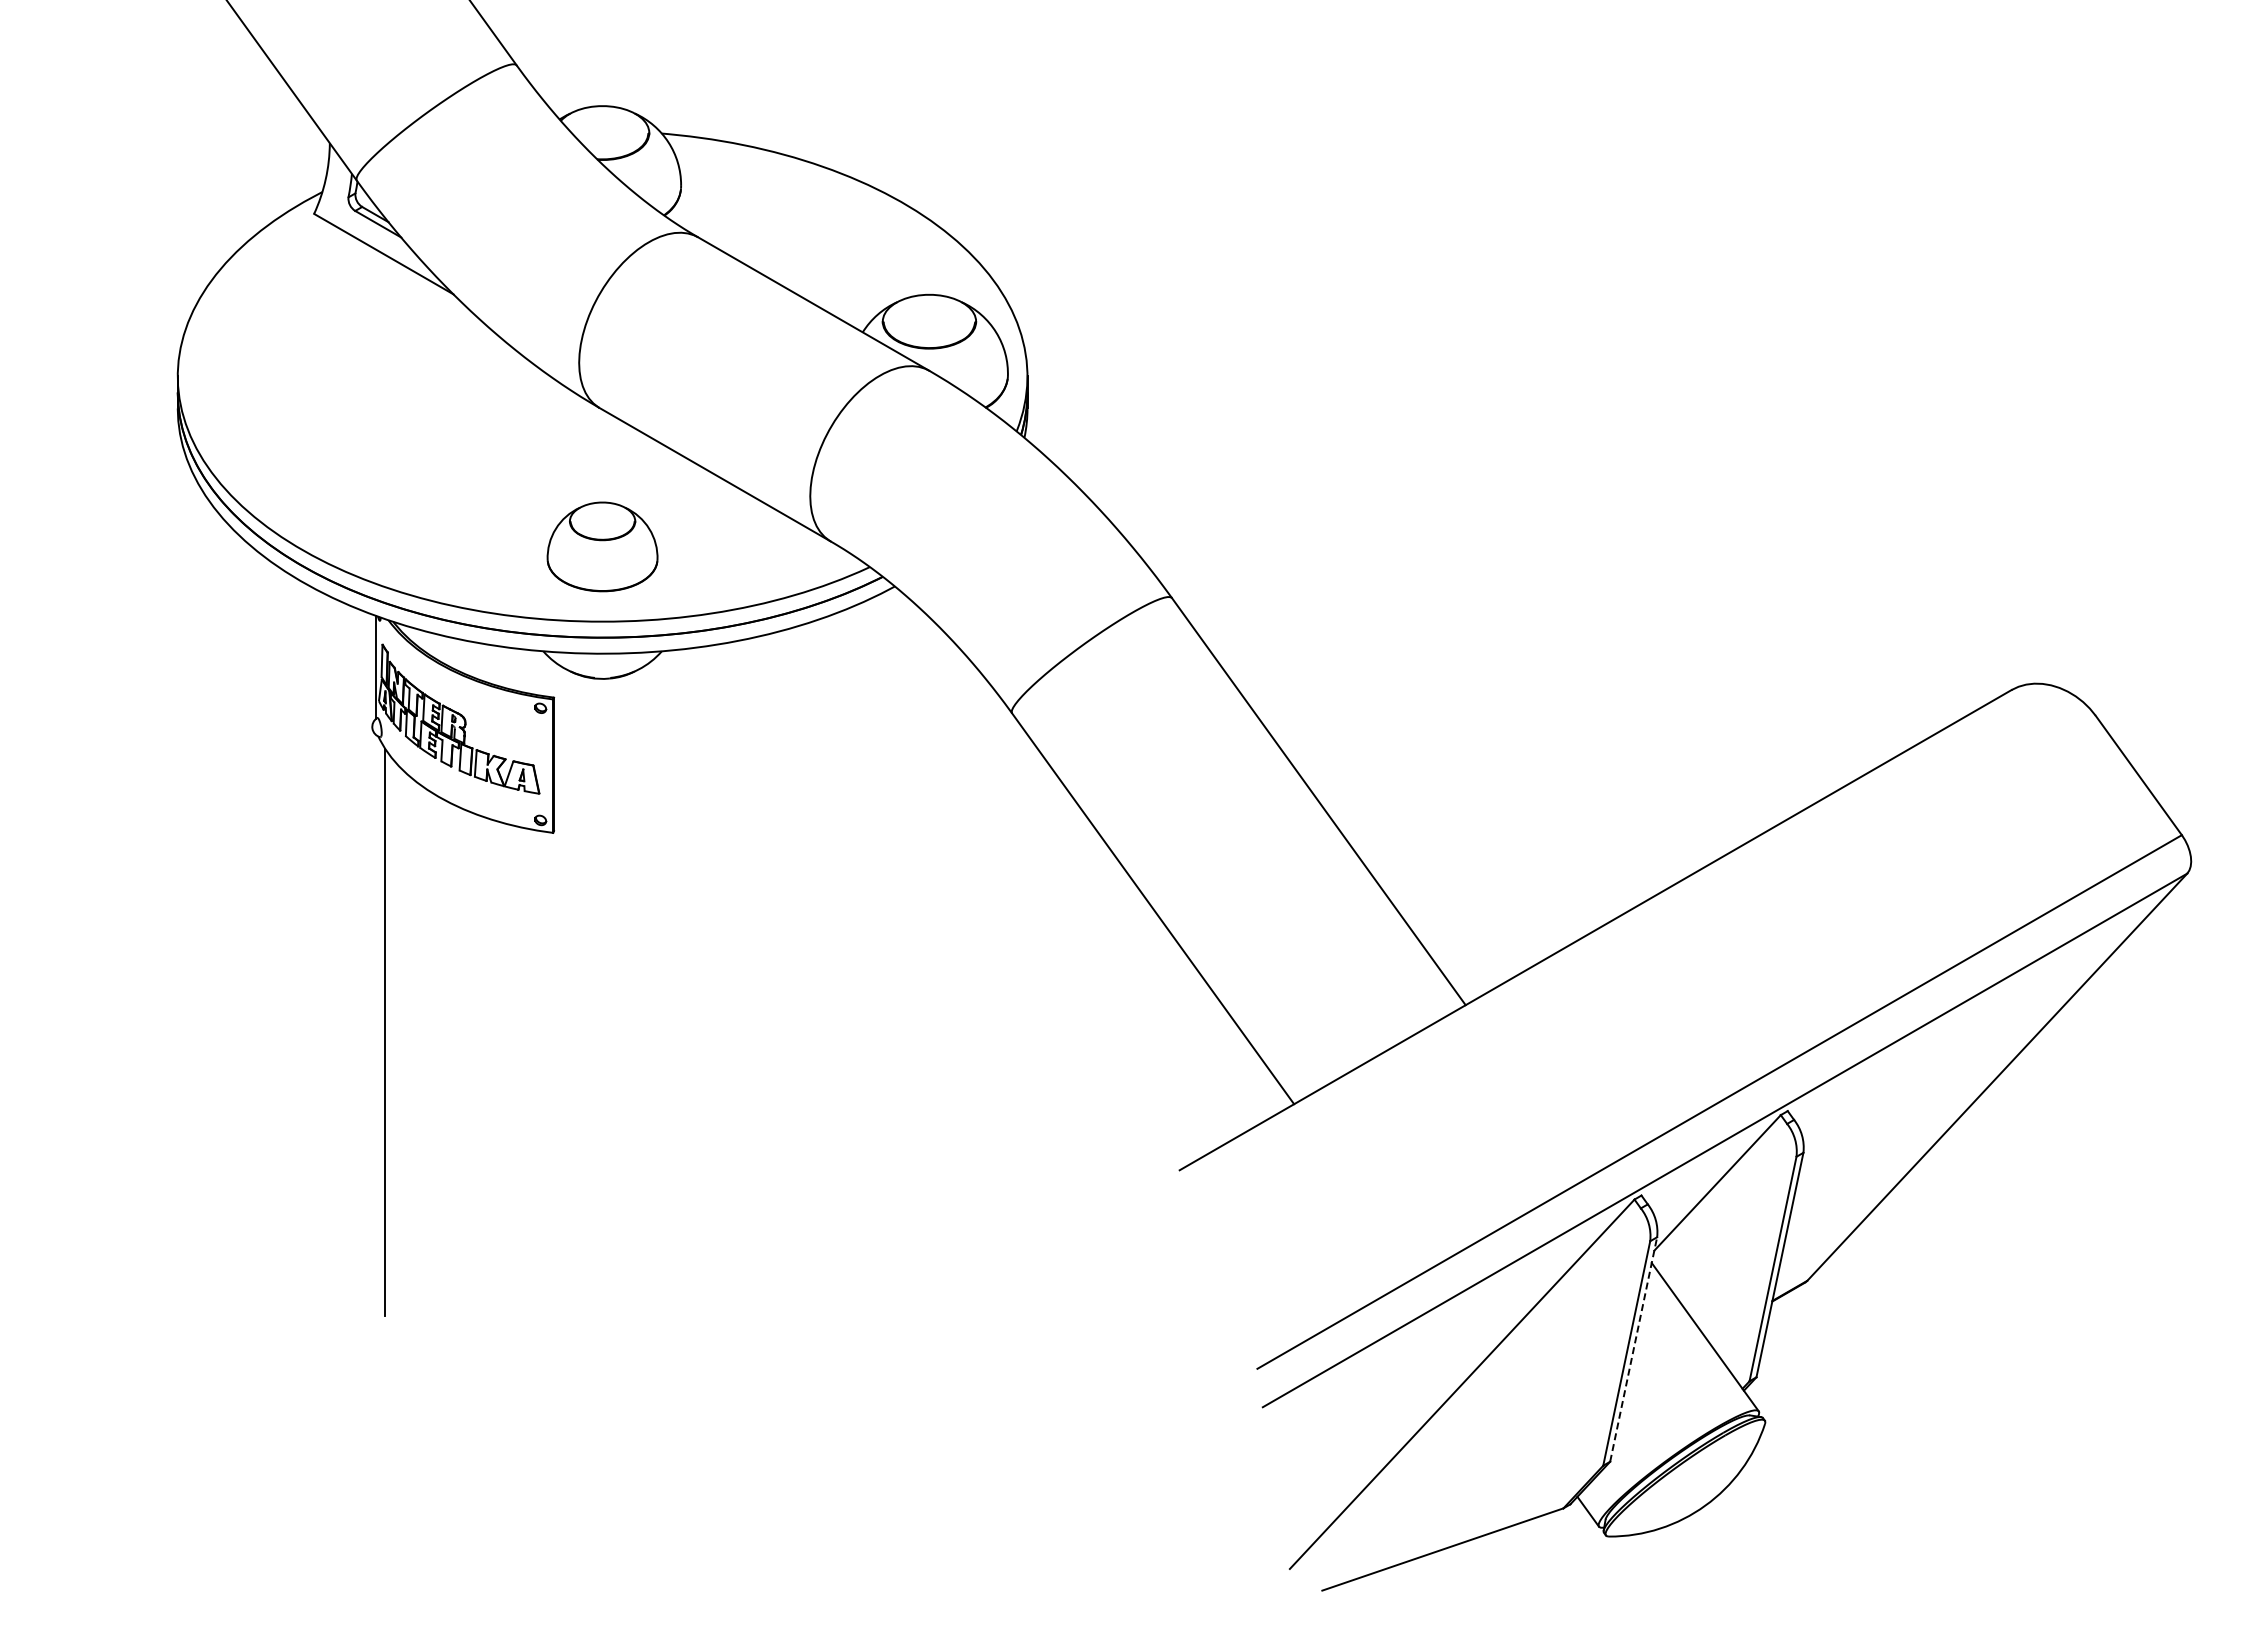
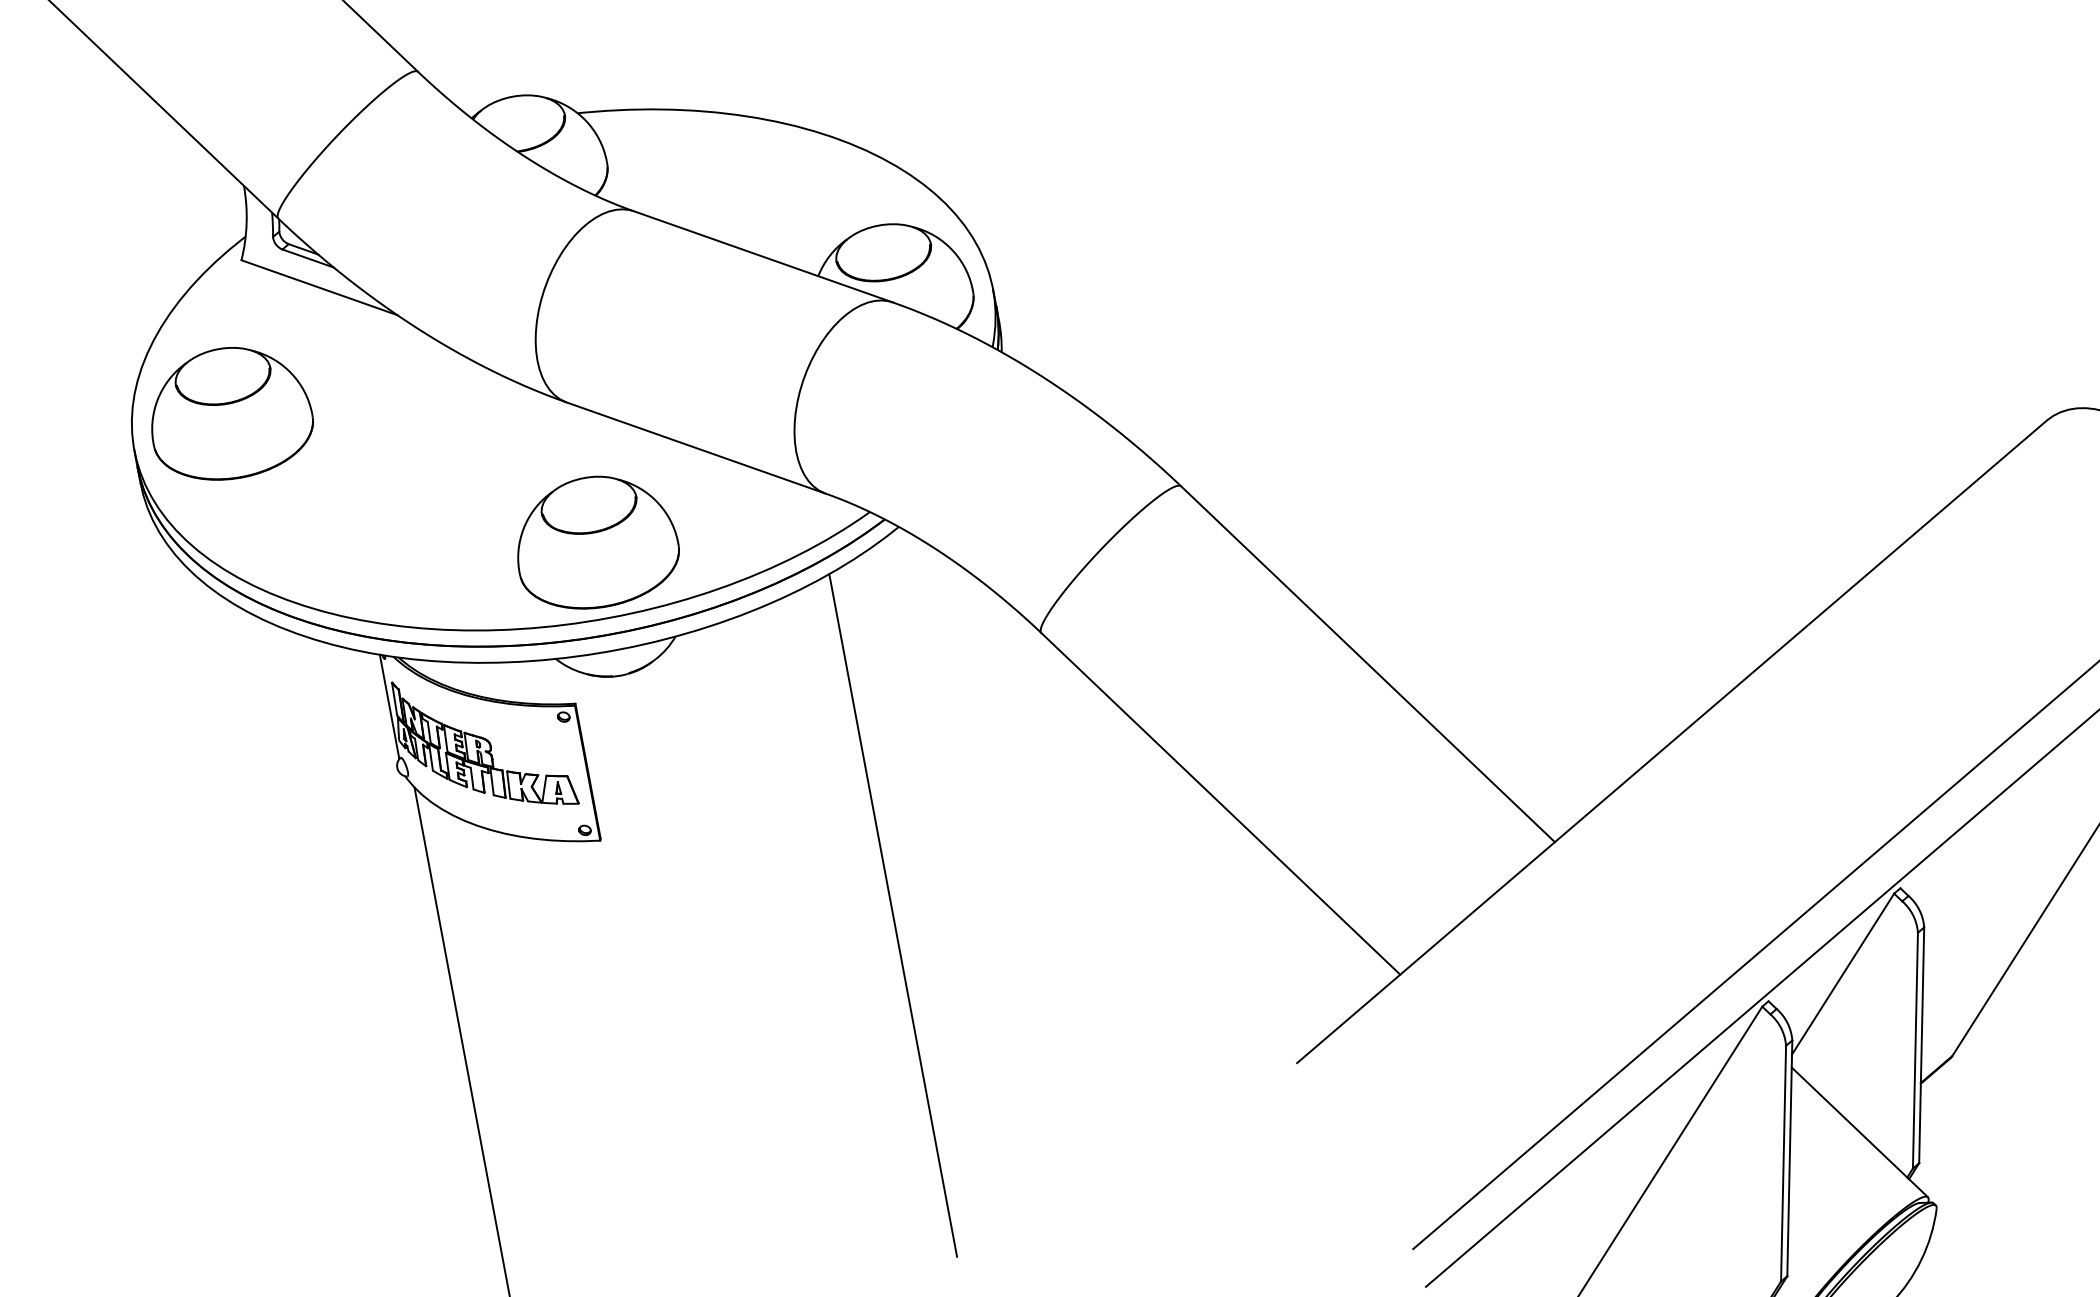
part: (275, 357) -> (229, 412), added
part: (602, 546) -> (595, 541), size x1.43
line: (819, 956) -> (892, 915), added
line: (1633, 1349) -> (1789, 1158), dashed -> solid

